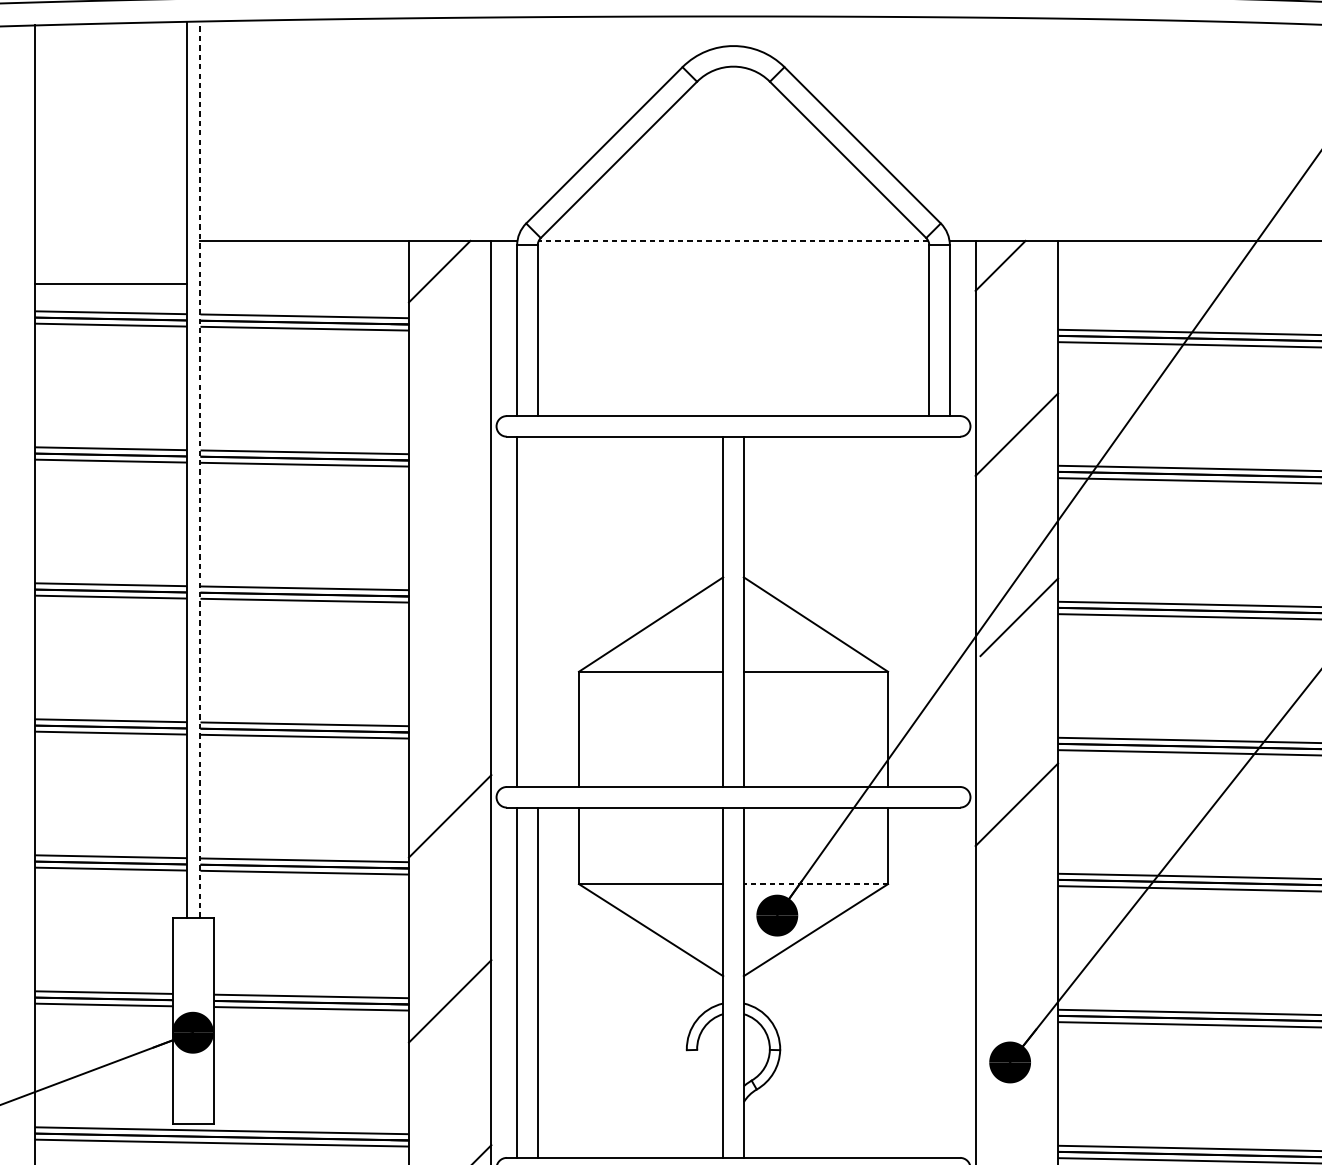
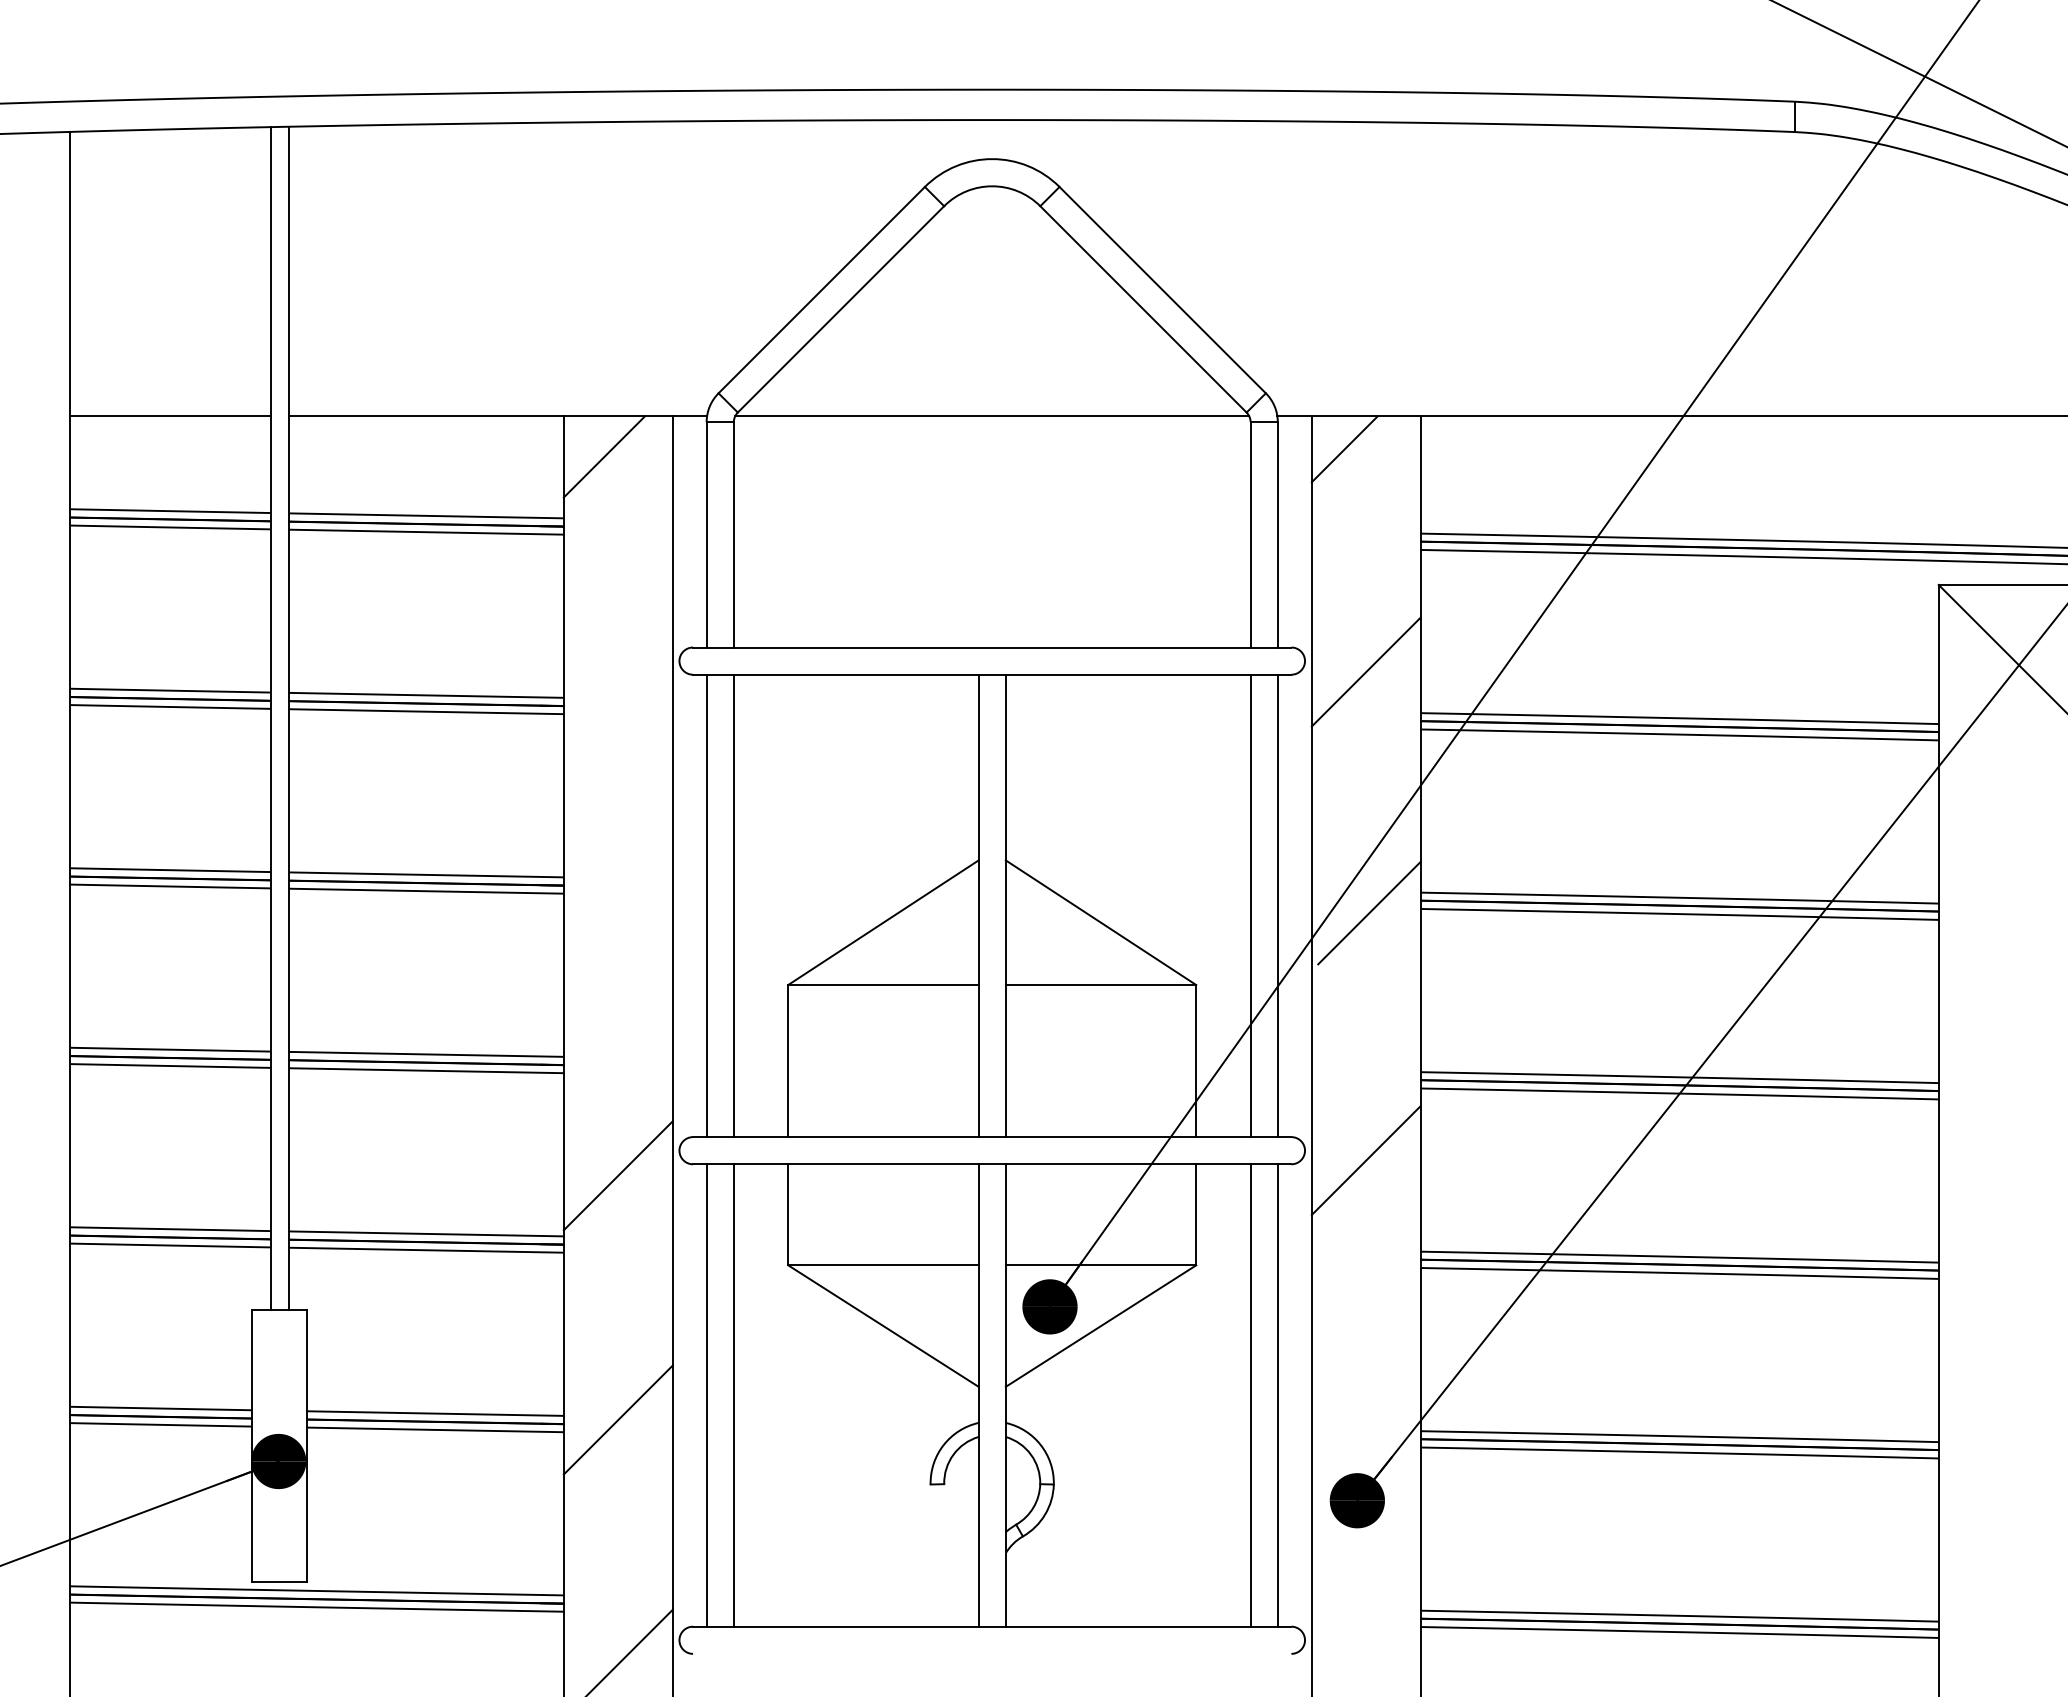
line: (732, 241) -> (991, 416), dashed -> solid
line: (110, 284) -> (170, 416), moved
line: (200, 469) -> (288, 717), dashed -> solid
line: (537, 611) -> (733, 905), added
line: (929, 611) -> (1250, 905), added
line: (949, 611) -> (1277, 905), added
line: (815, 884) -> (1100, 1265), dashed -> solid
line: (929, 982) -> (1250, 1395), added
line: (949, 982) -> (1277, 1395), added

